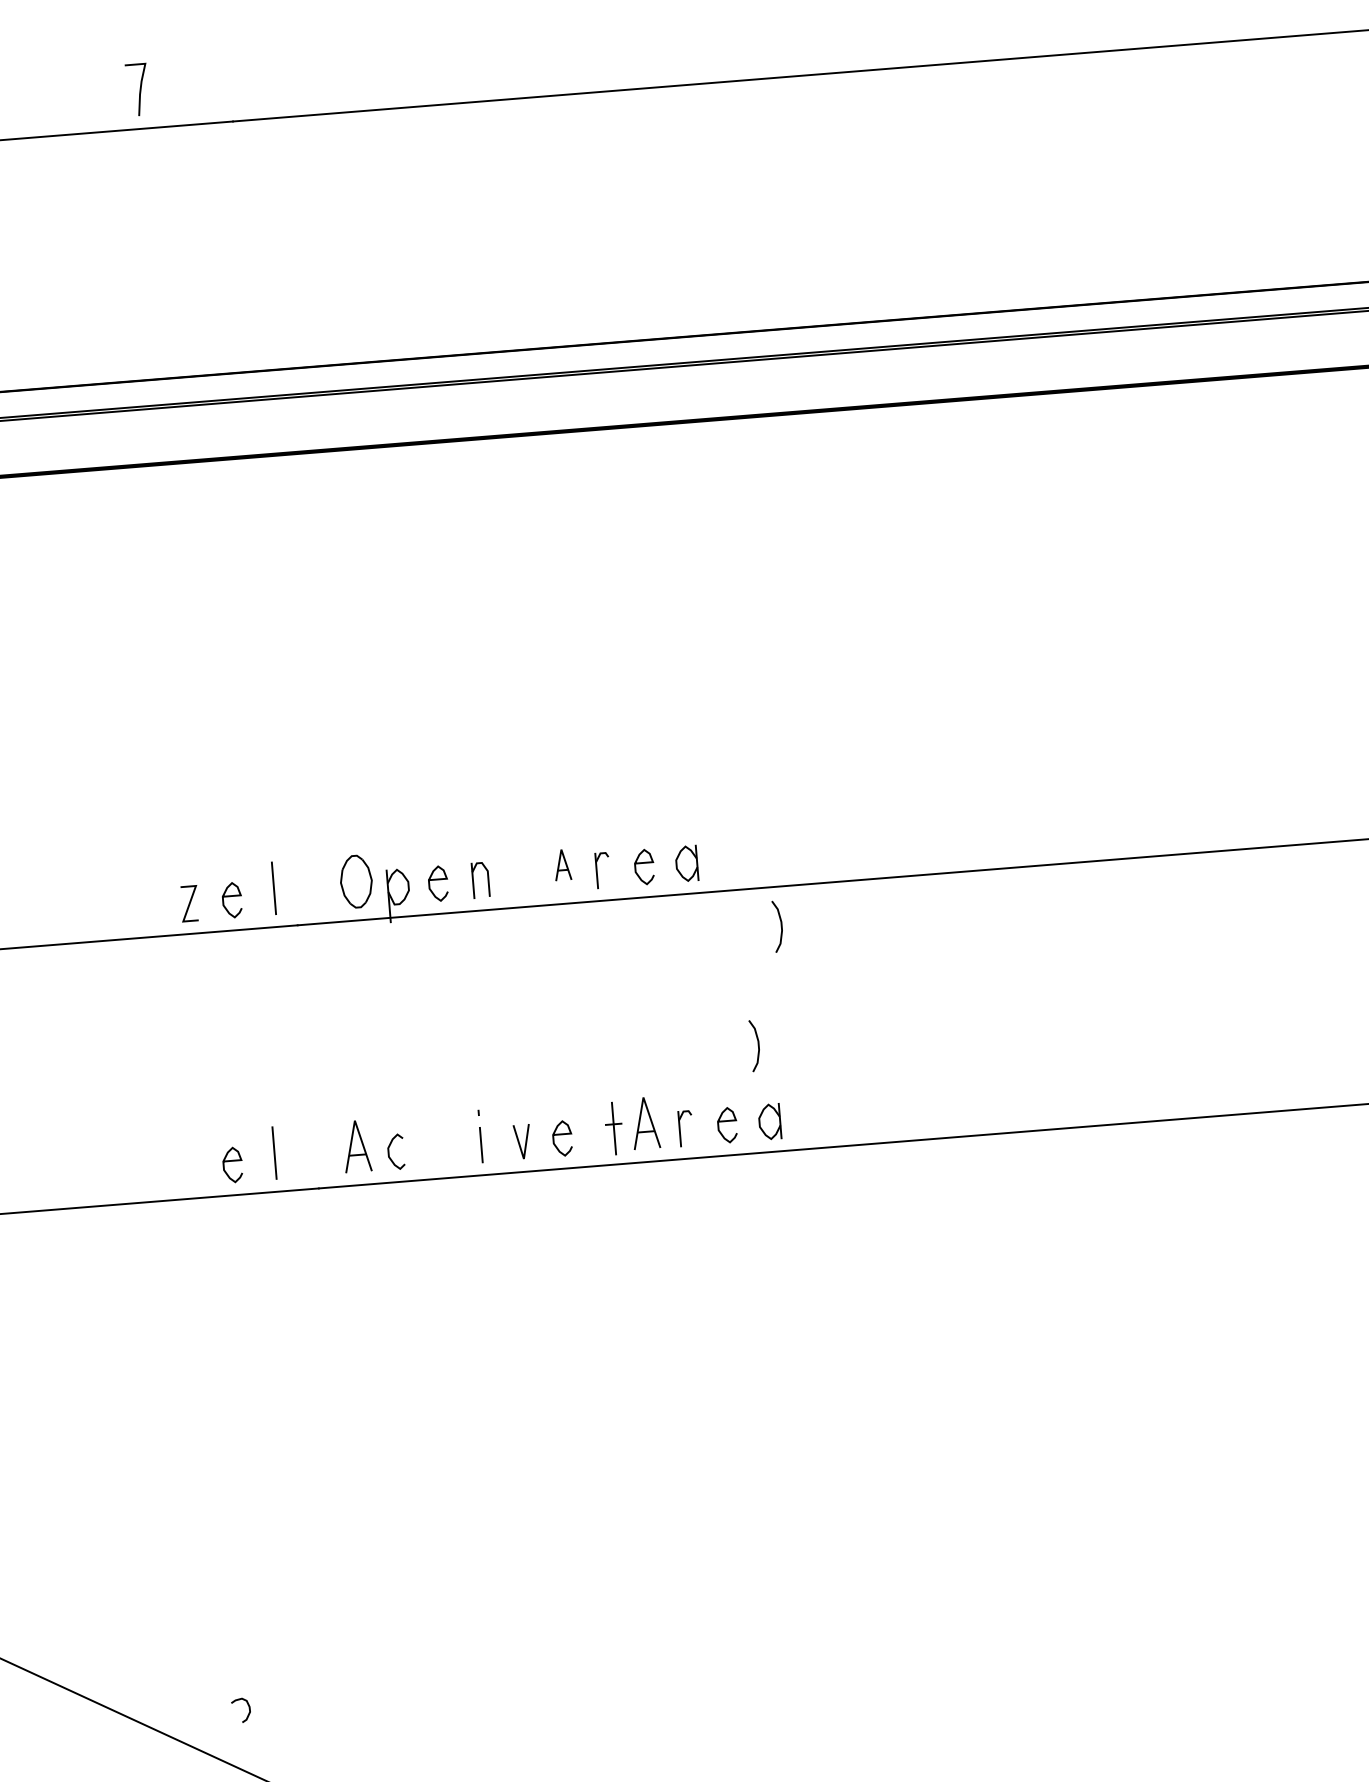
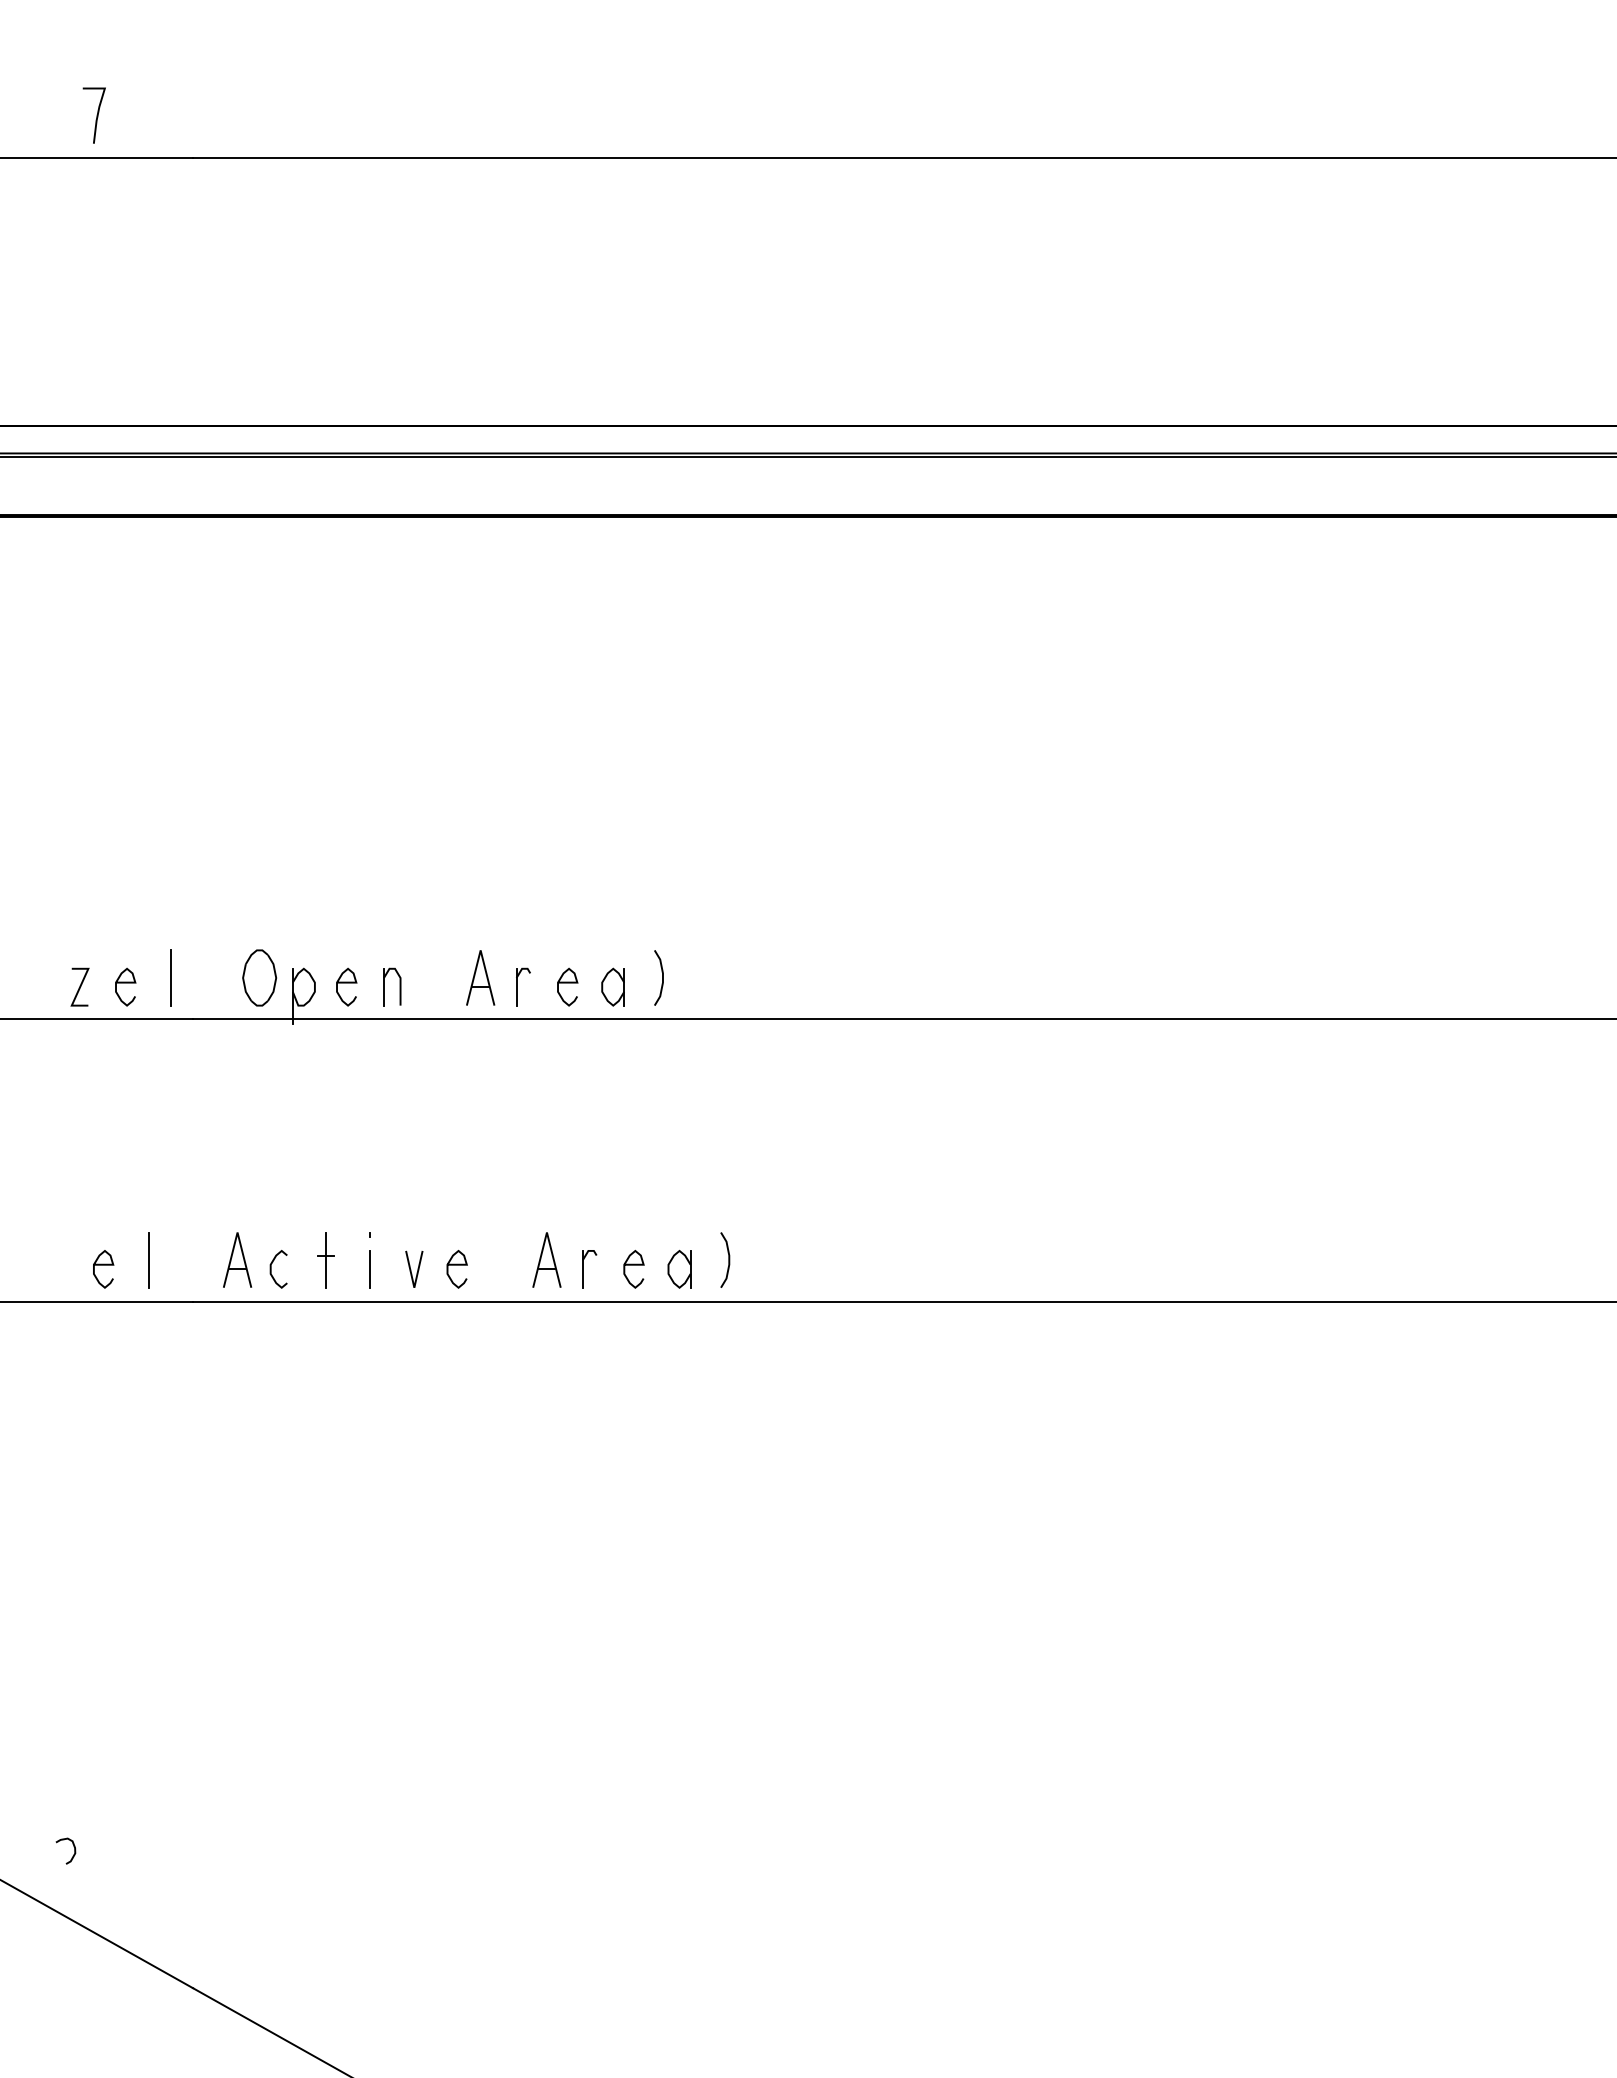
part: (562, 864) -> (480, 977), size x1.67
curve: (781, 925) -> (662, 977), moved
curve: (758, 1045) -> (728, 1259), moved
part: (613, 1128) -> (325, 1260), moved

